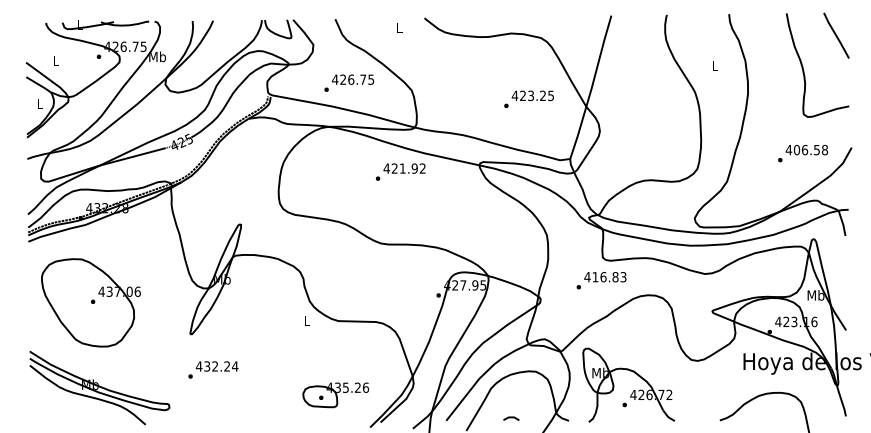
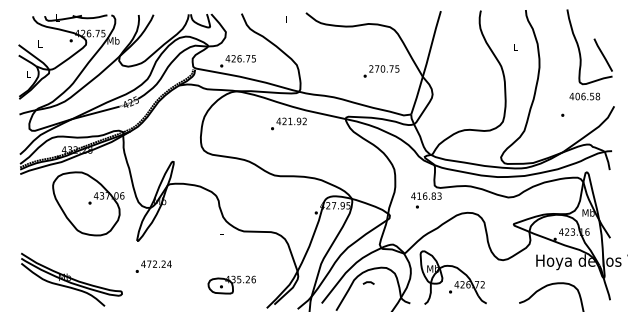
line: (836, 35) -> (603, 54), moved
text: (349, 82) -> (238, 60), moved
text: (528, 95) -> (381, 68), 423.25 -> 270.75
text: (806, 149) -> (584, 96), moved
text: (605, 277) -> (426, 196), moved
part: (90, 302) -> (88, 203), moved
text: (207, 366) -> (149, 264), 432.24 -> 472.24
part: (335, 395) -> (231, 285), moved
line: (511, 418) -> (368, 282), moved

